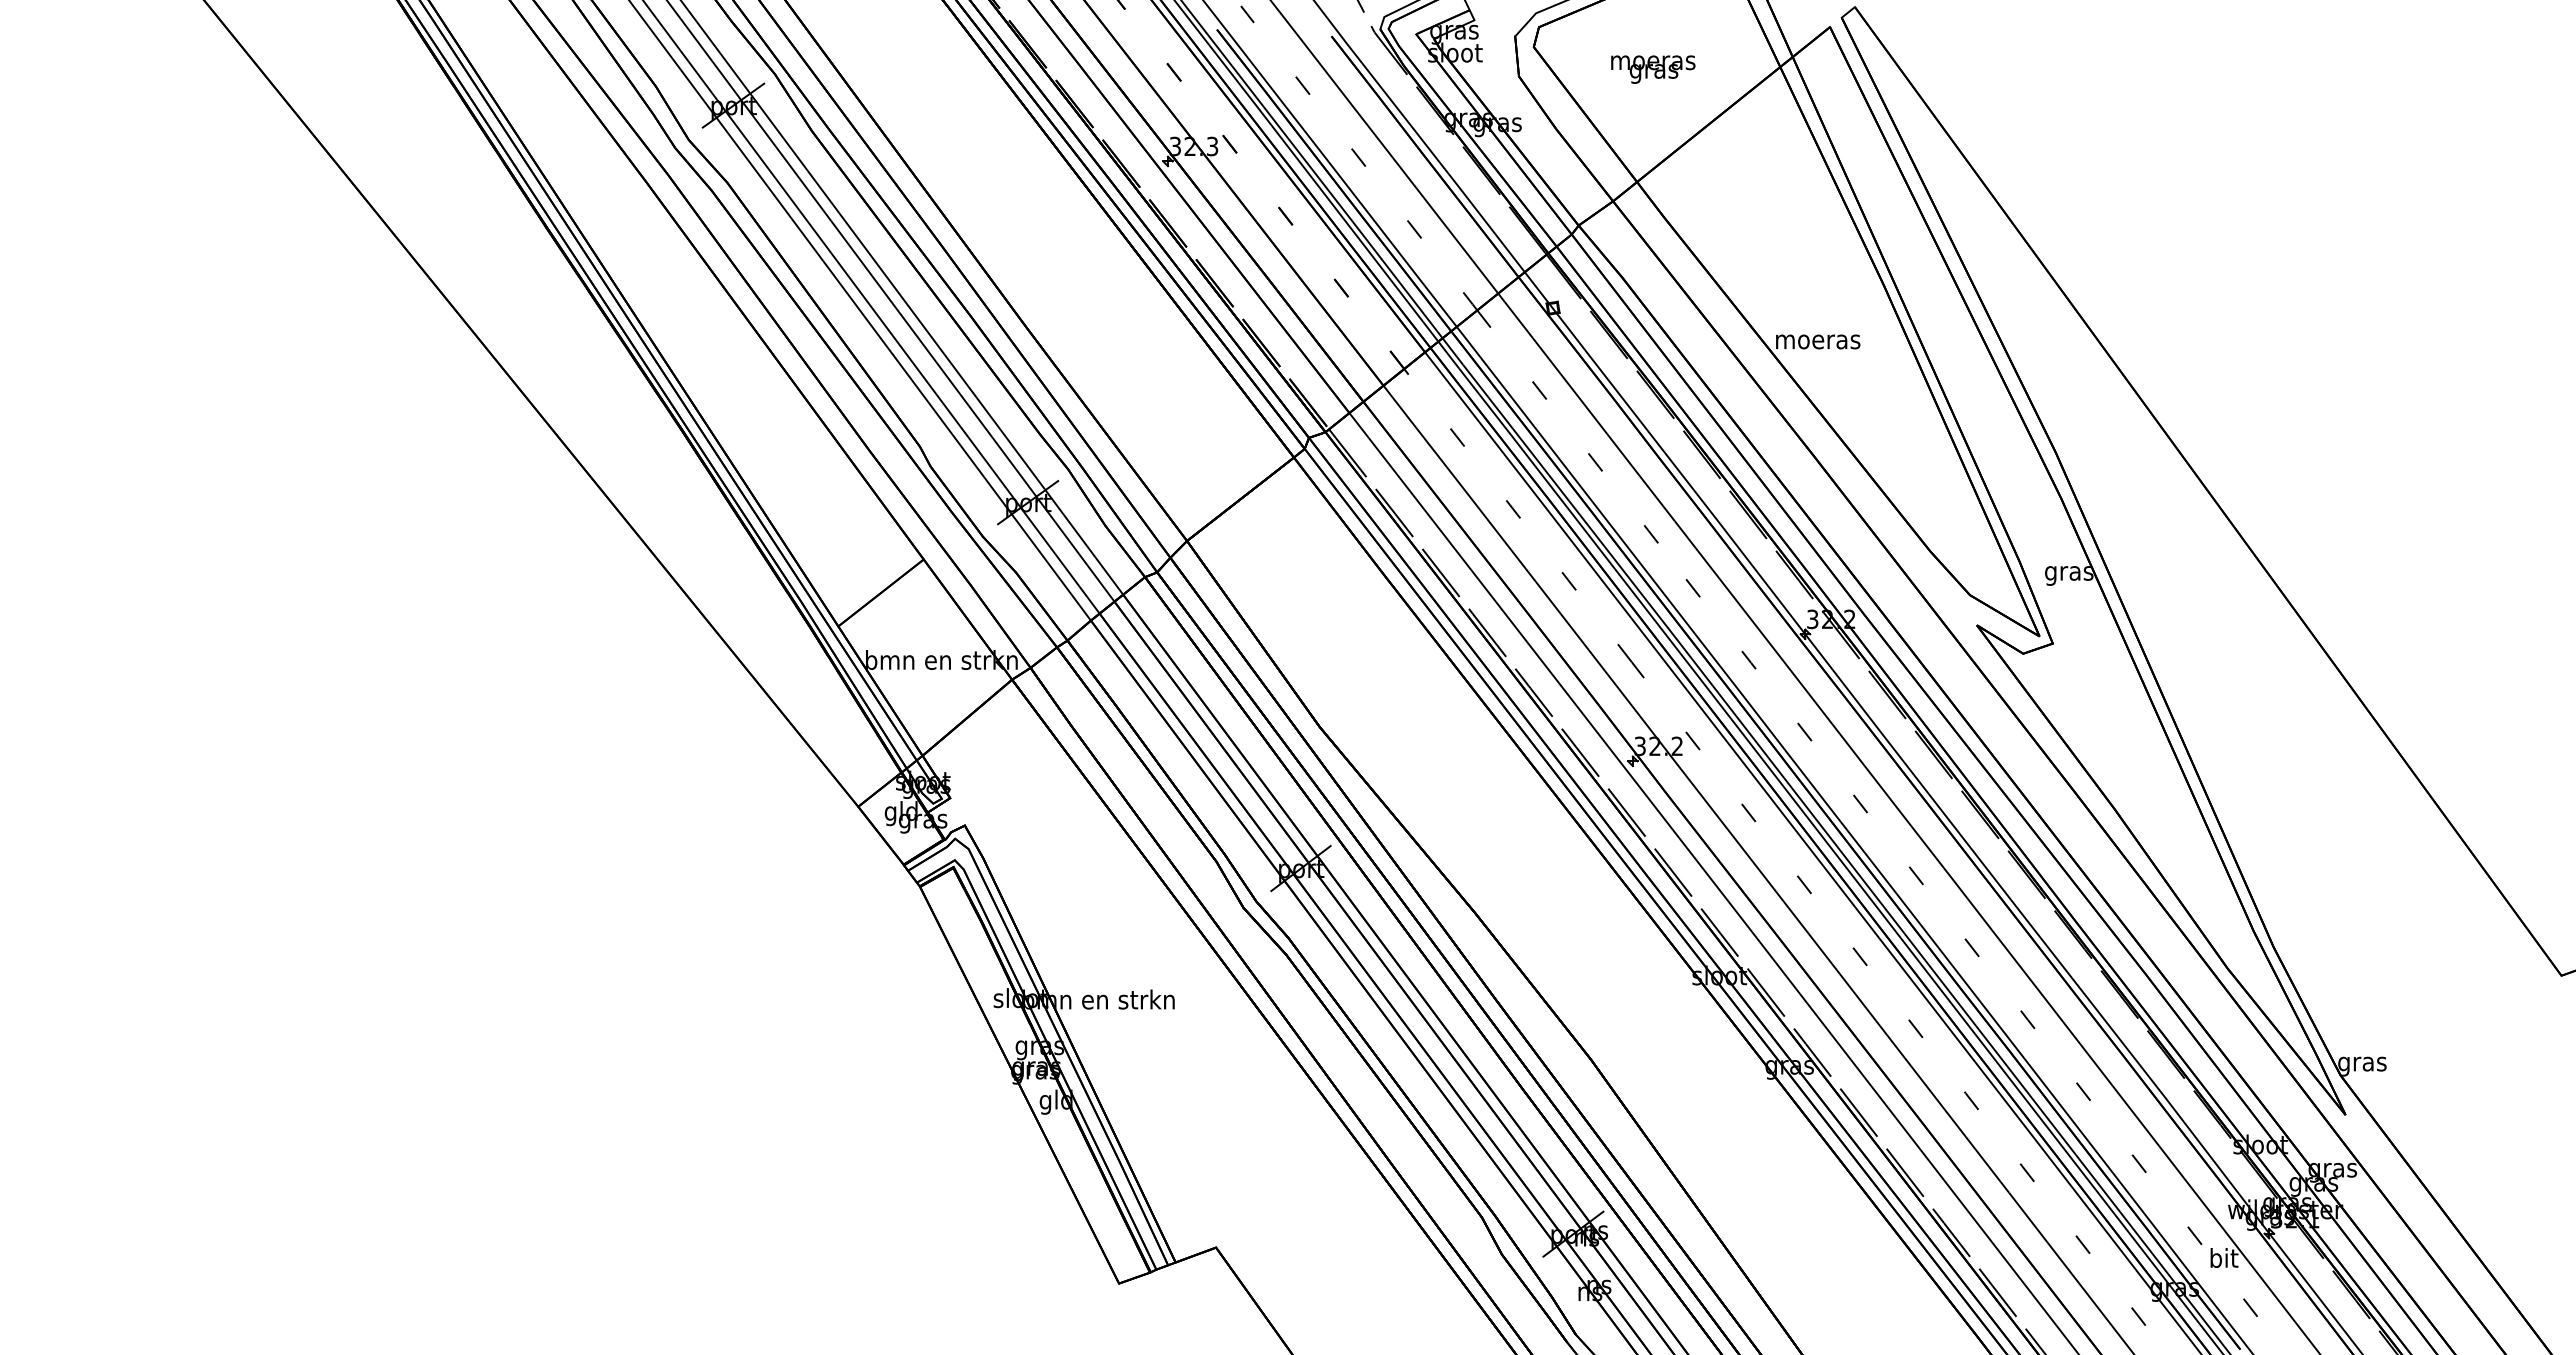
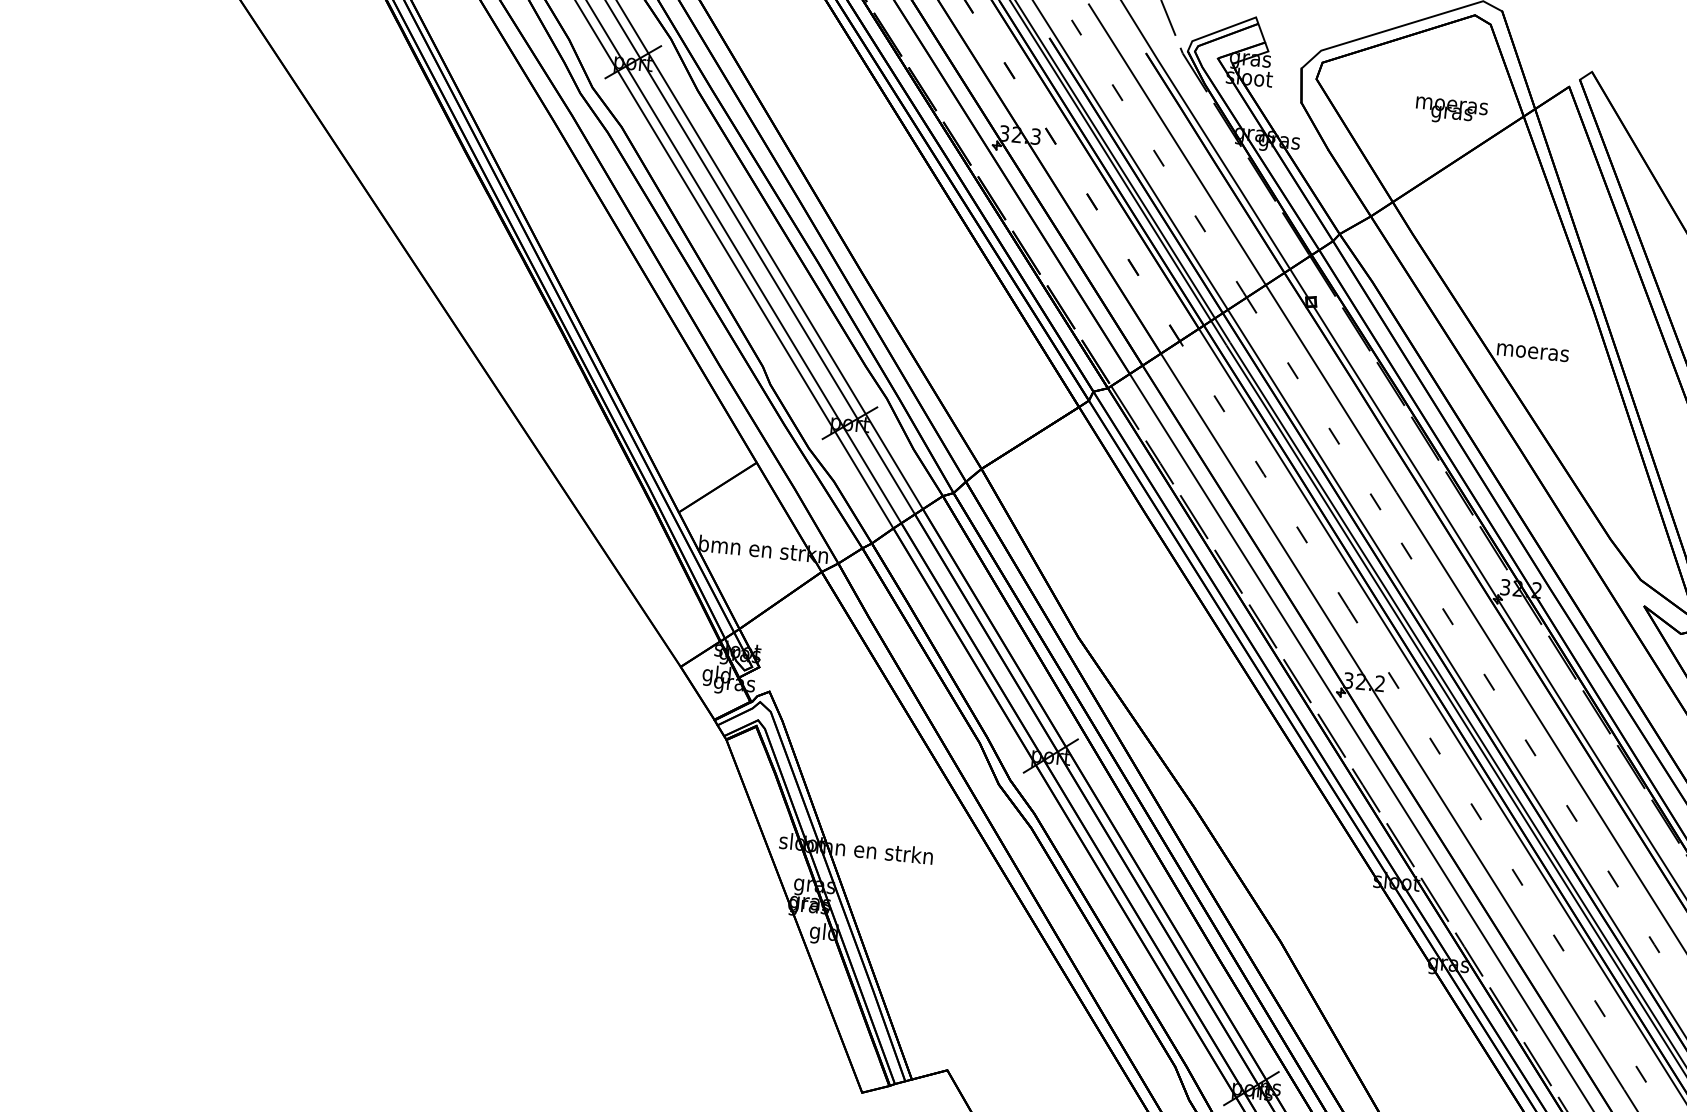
text: (1653, 69) -> (1451, 111), moved

